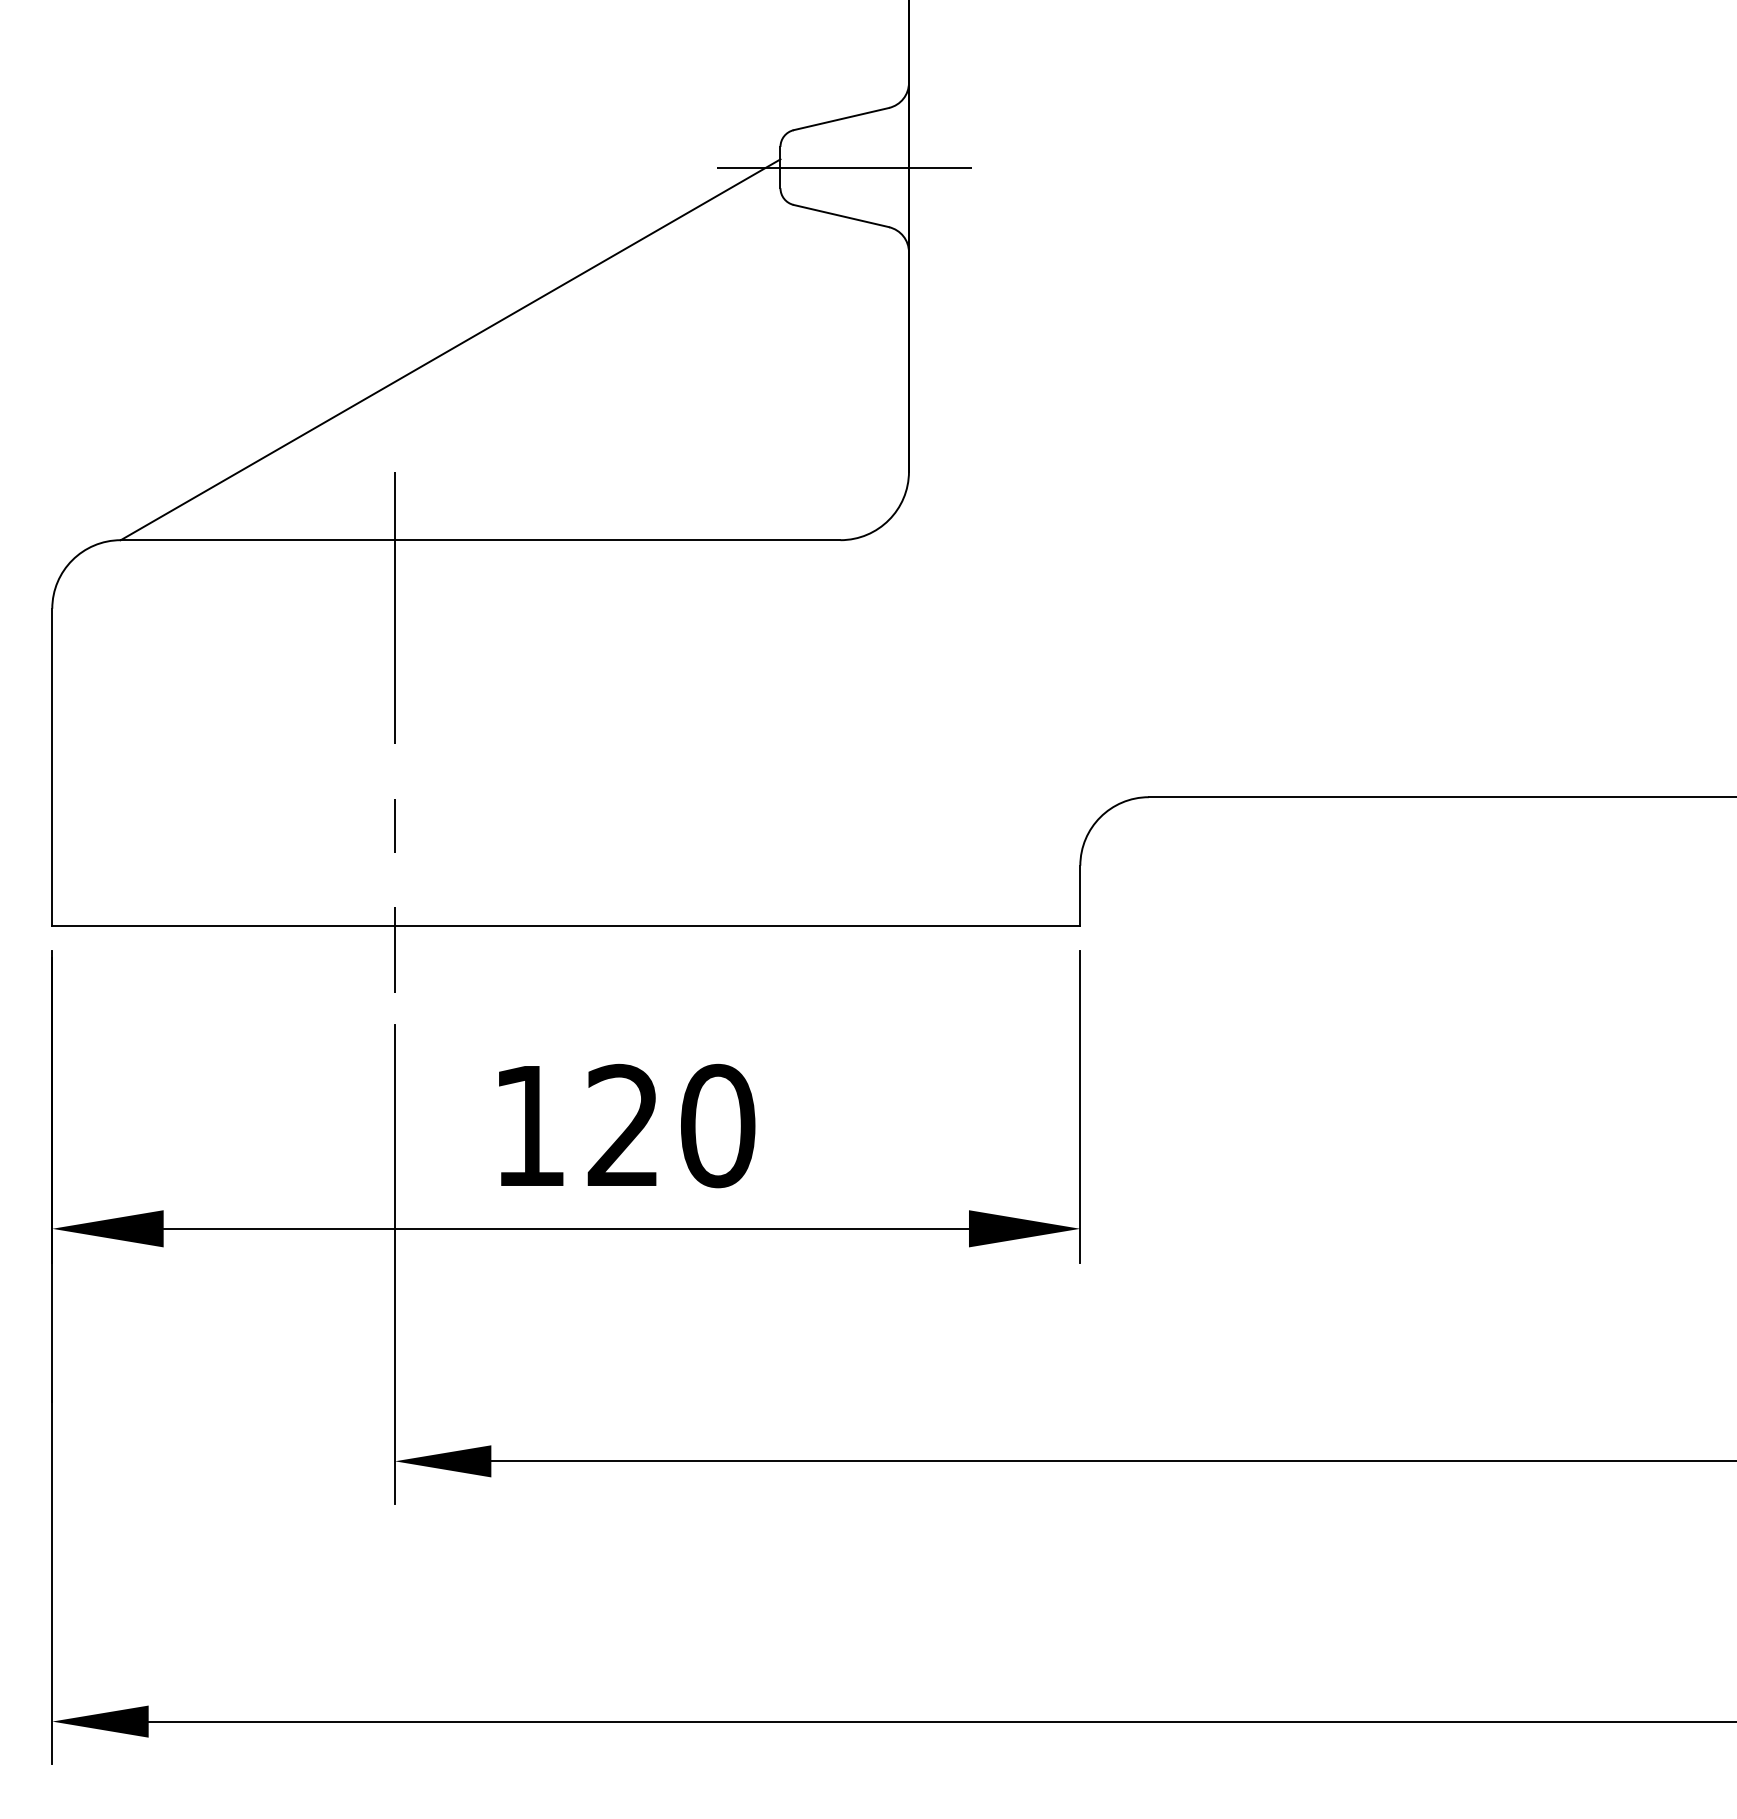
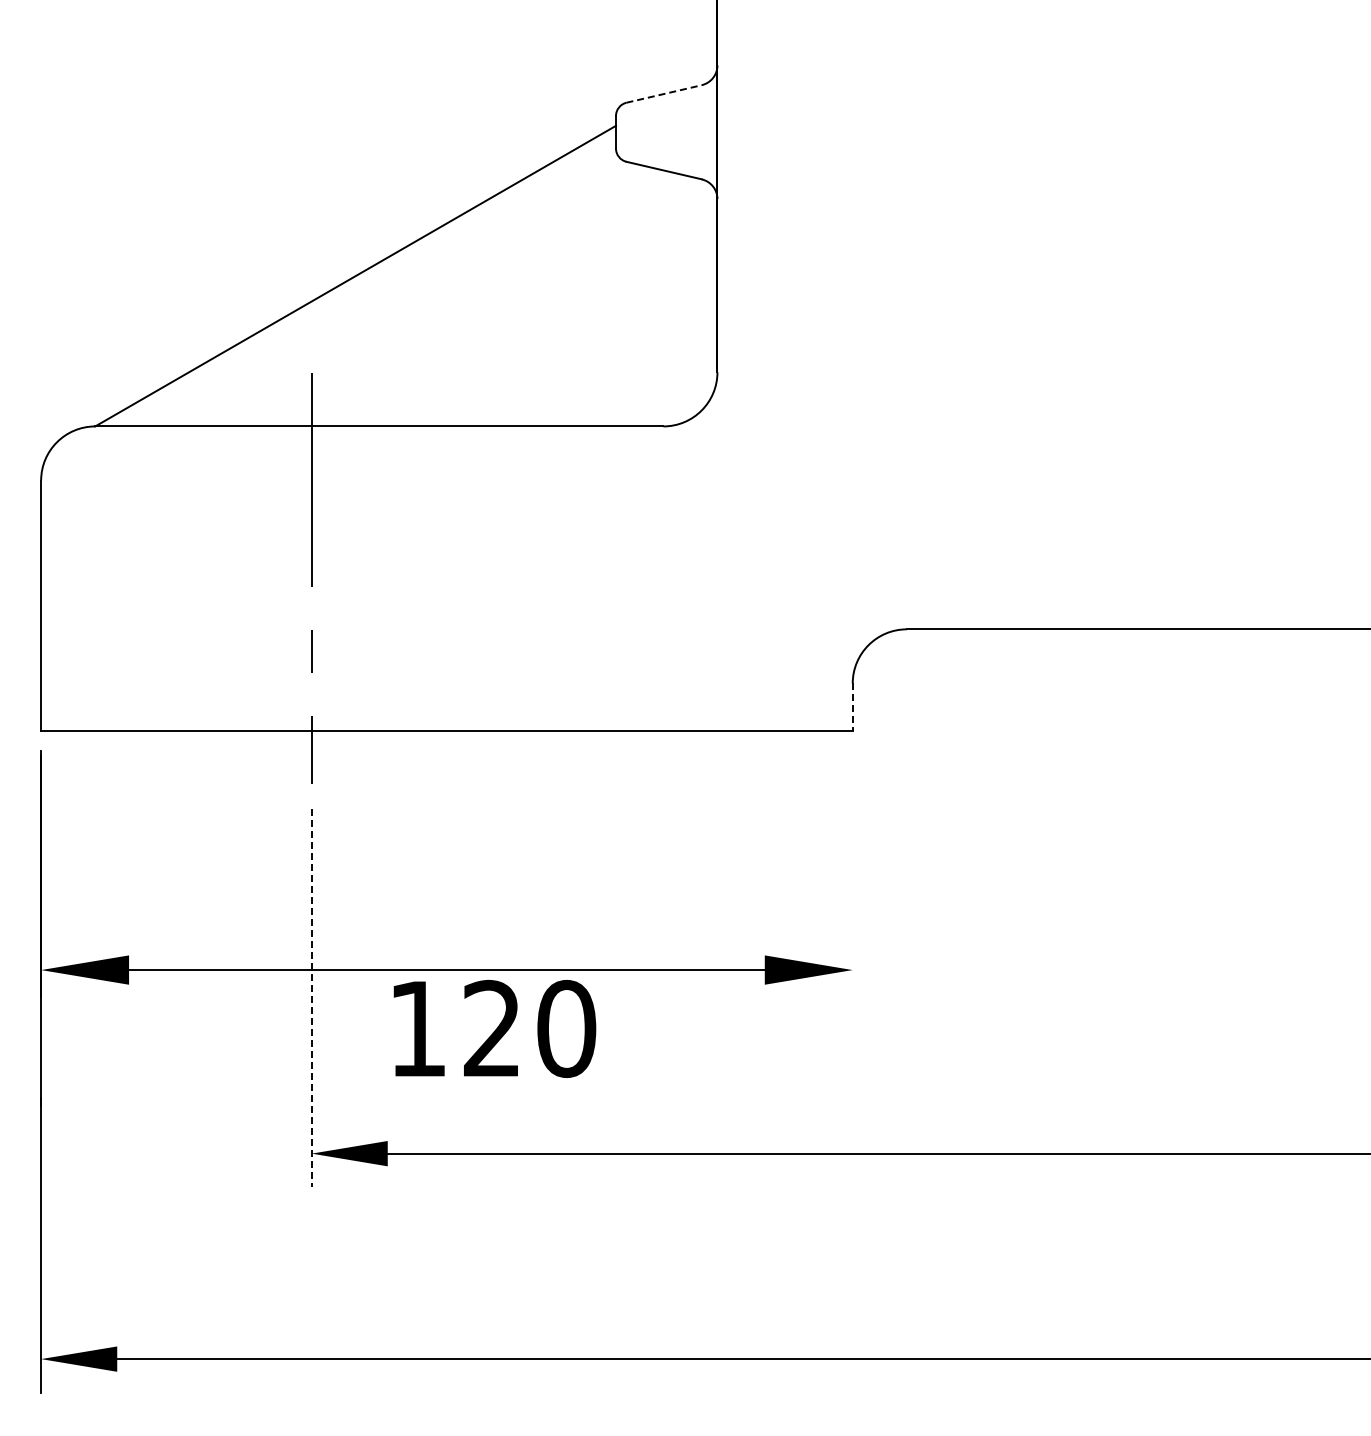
line: (841, 119) -> (664, 94), solid -> dashed
line: (844, 167) -> (666, 132), removed
line: (1080, 896) -> (852, 707), solid -> dashed
line: (1080, 1107) -> (852, 874), removed
text: (626, 1125) -> (494, 1028), moved
line: (394, 1264) -> (311, 998), solid -> dashed

